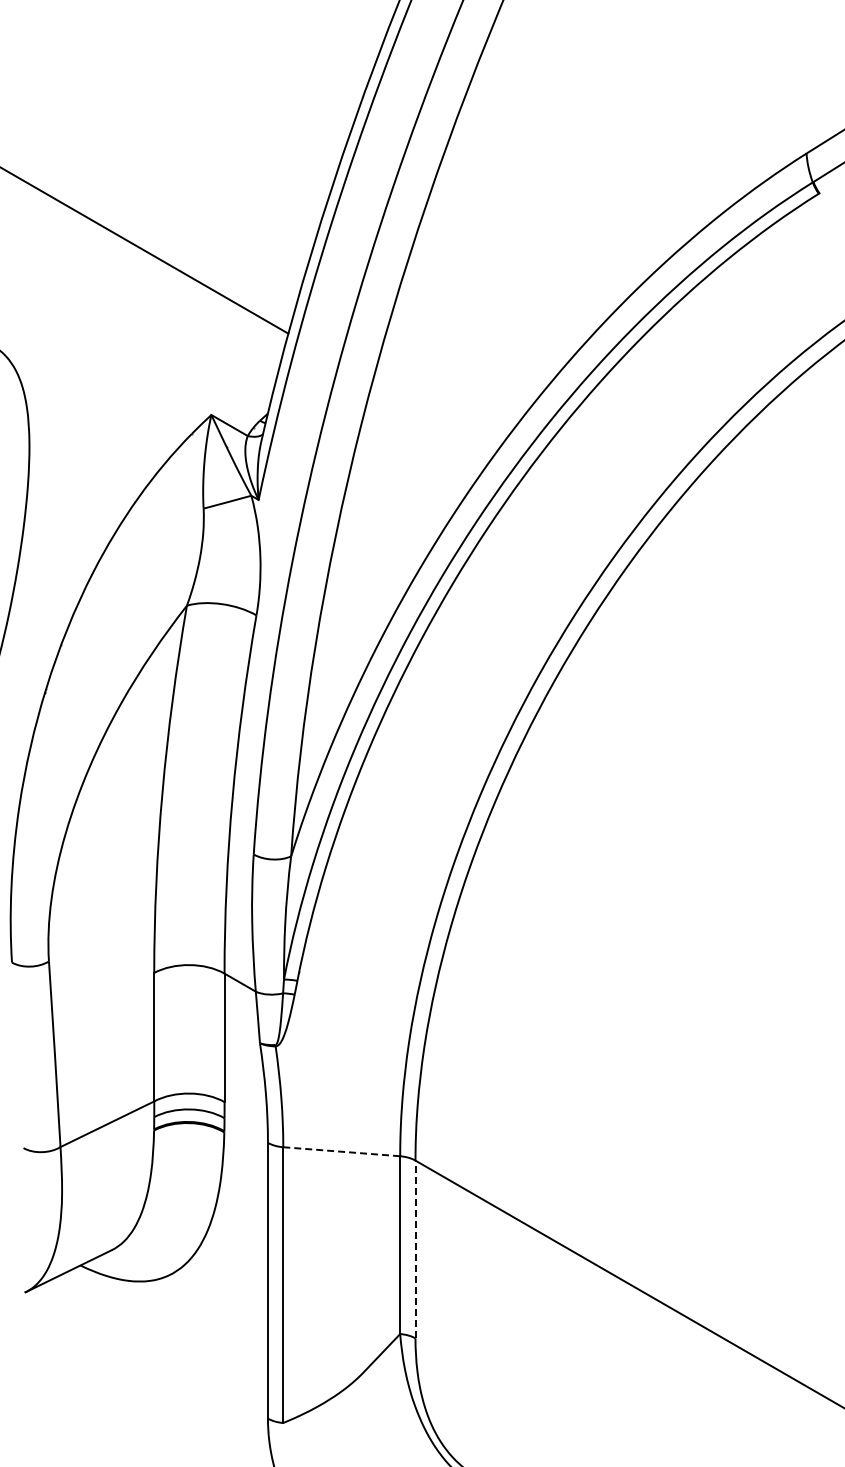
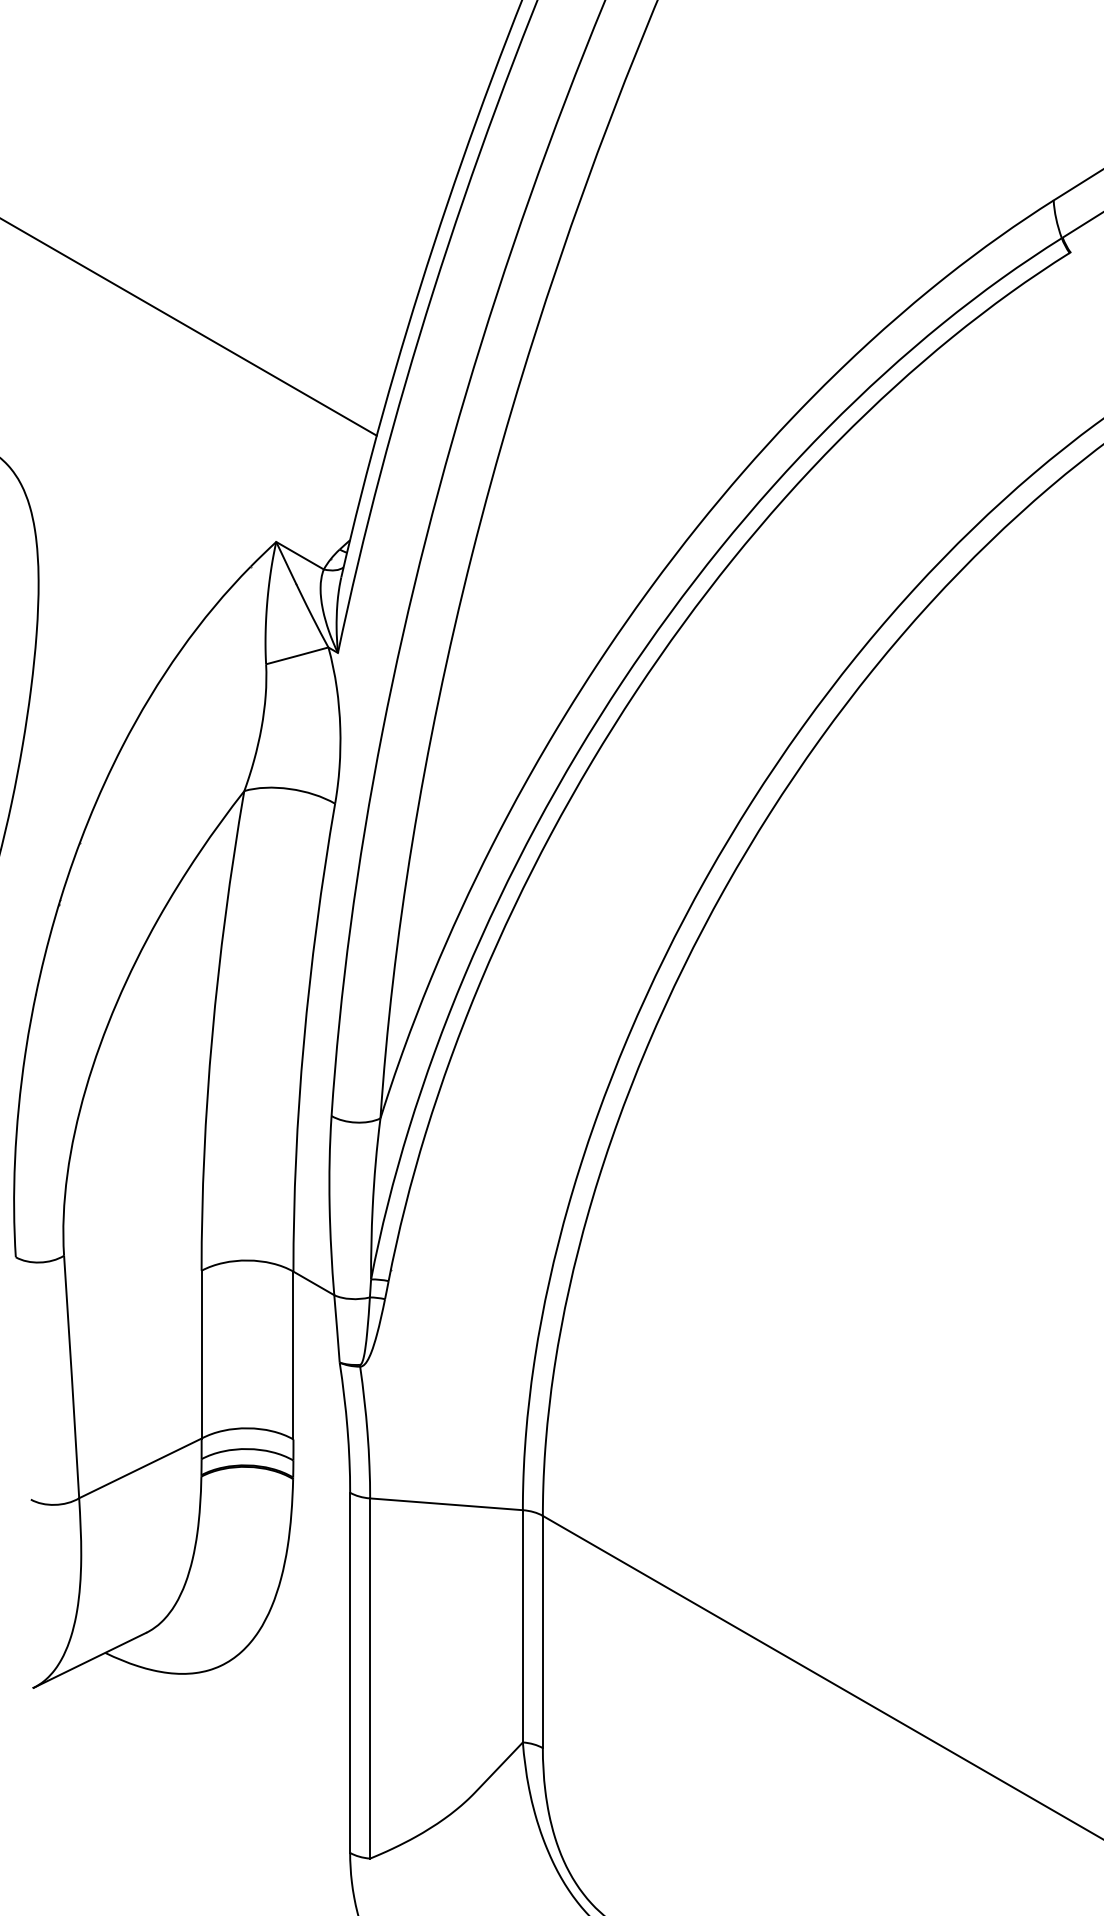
line: (341, 1151) -> (446, 1503), dashed -> solid
line: (415, 1249) -> (542, 1631), dashed -> solid

